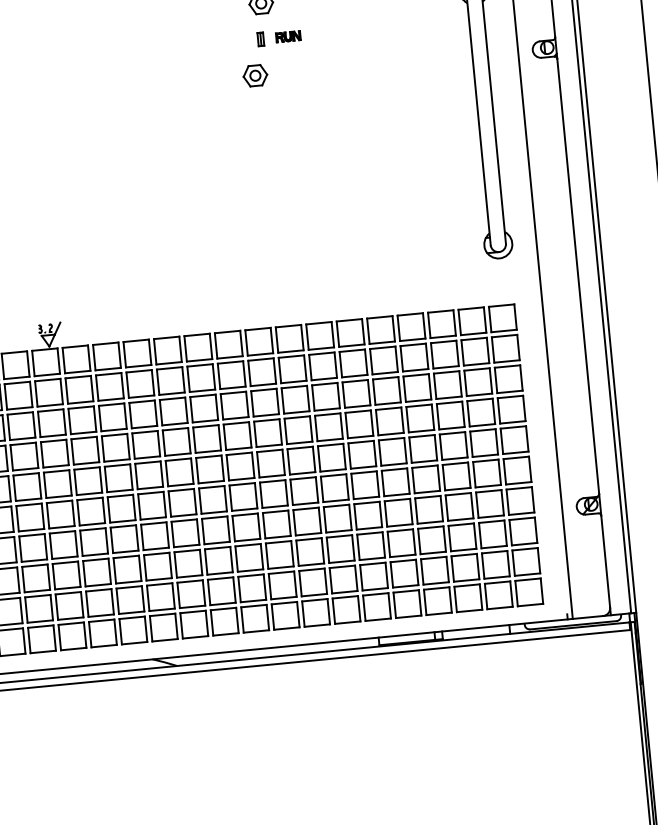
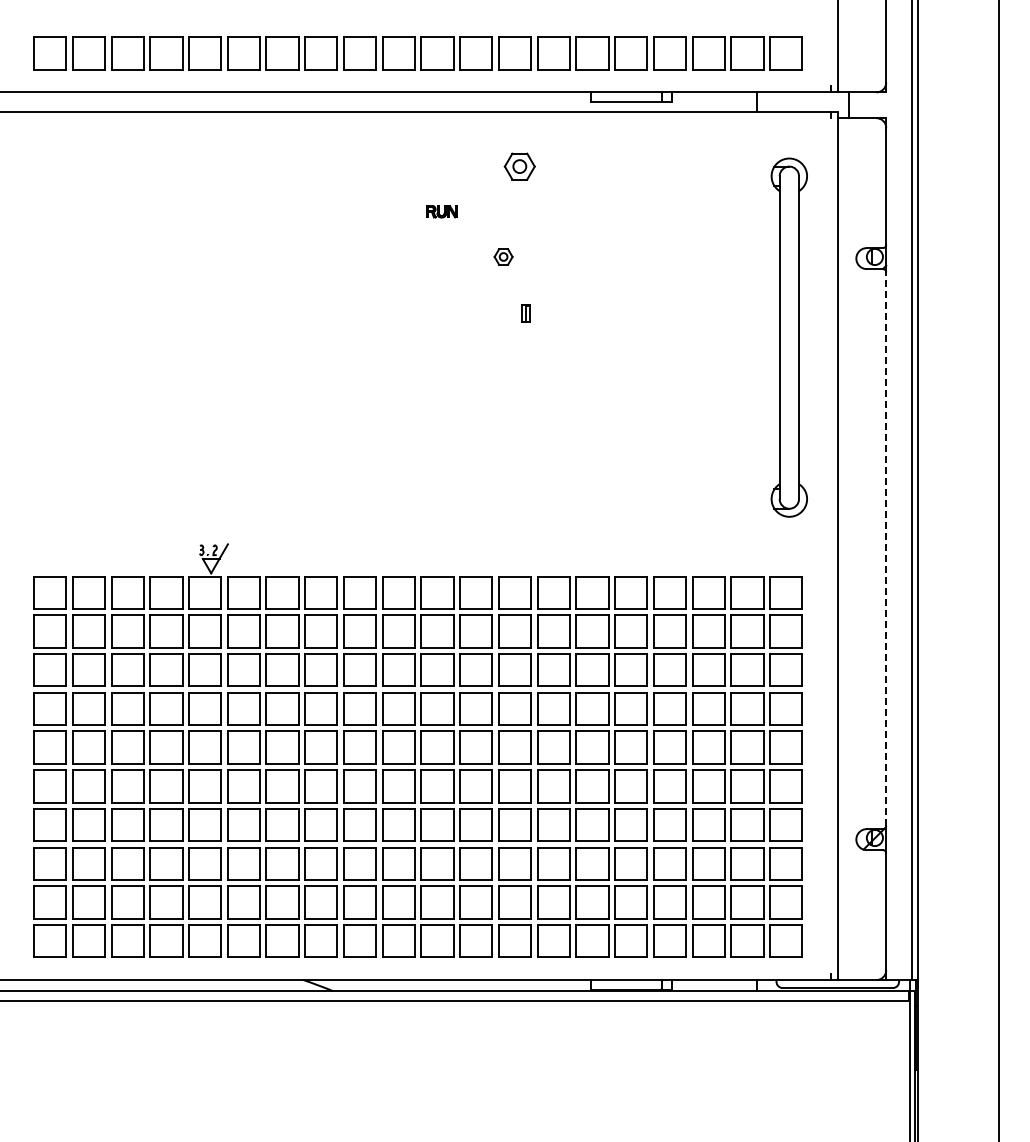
part: (287, 36) -> (441, 211), moved
part: (260, 39) -> (525, 313), moved
part: (255, 75) -> (503, 256), size x0.6
line: (578, 276) -> (886, 549), solid -> dashed

